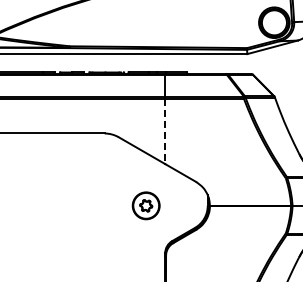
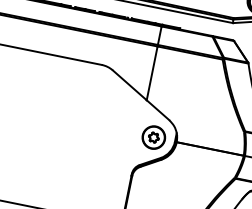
line: (165, 131) -> (152, 73), dashed -> solid
part: (145, 205) -> (153, 137), moved

